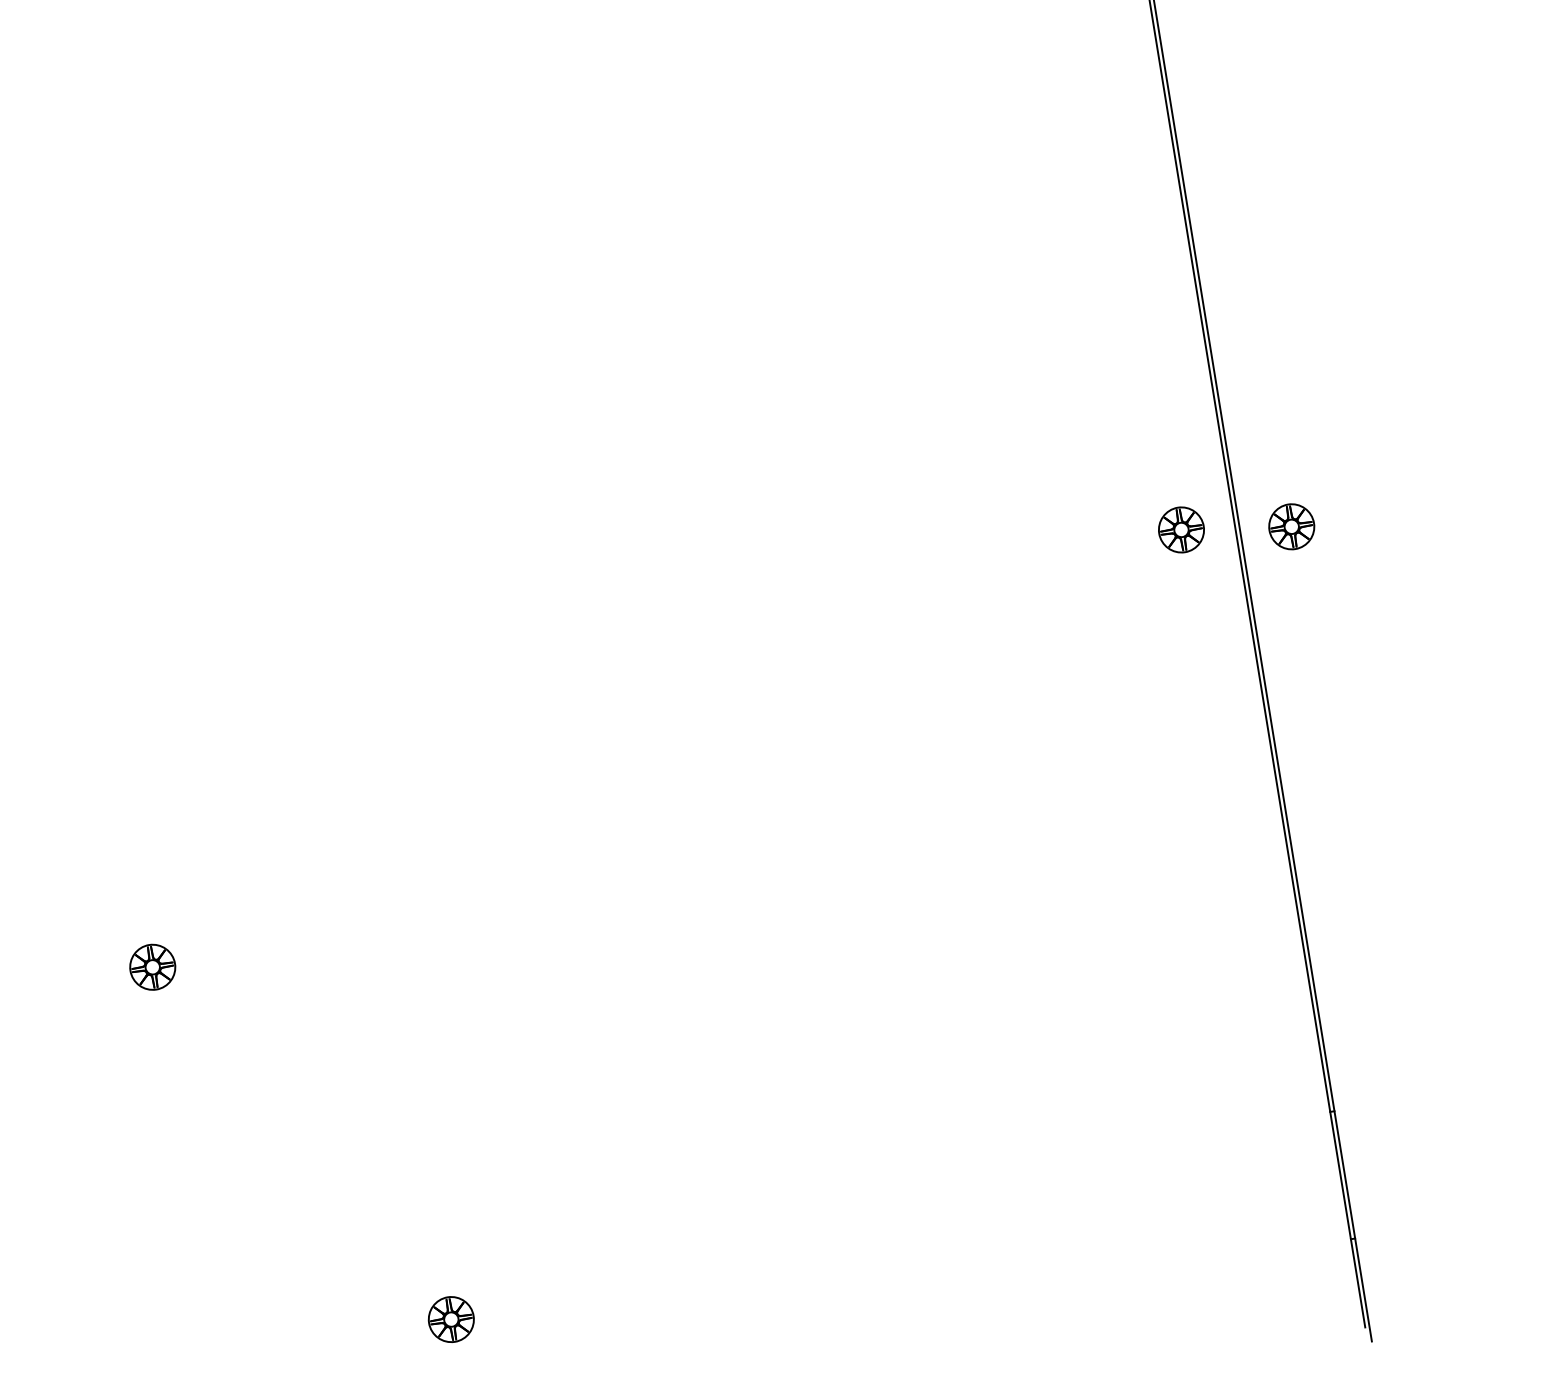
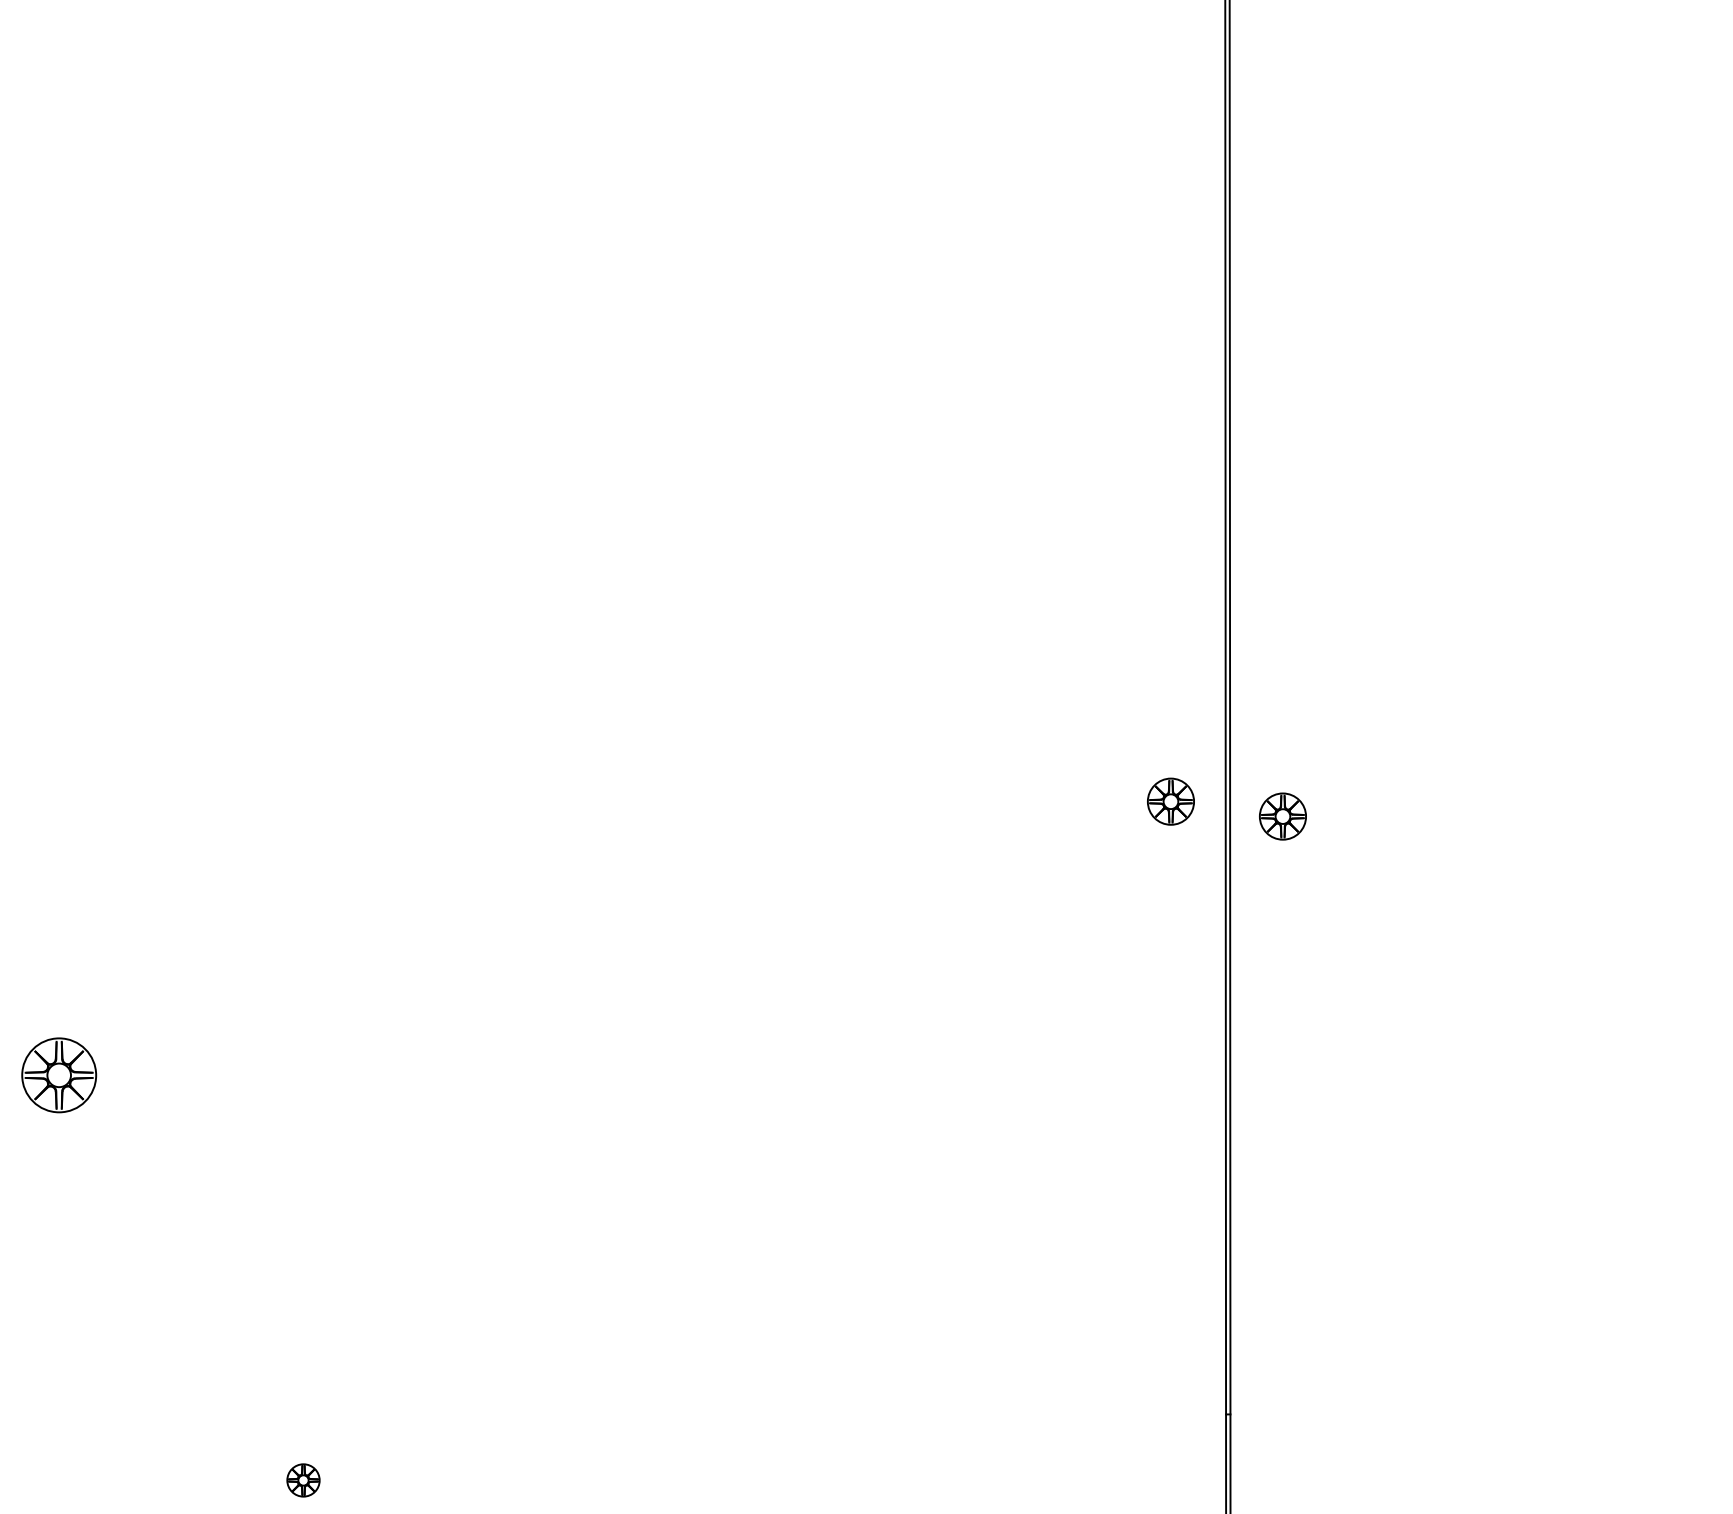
part: (152, 967) -> (59, 1075), size x1.6
part: (451, 1319) -> (303, 1480), size x0.7

